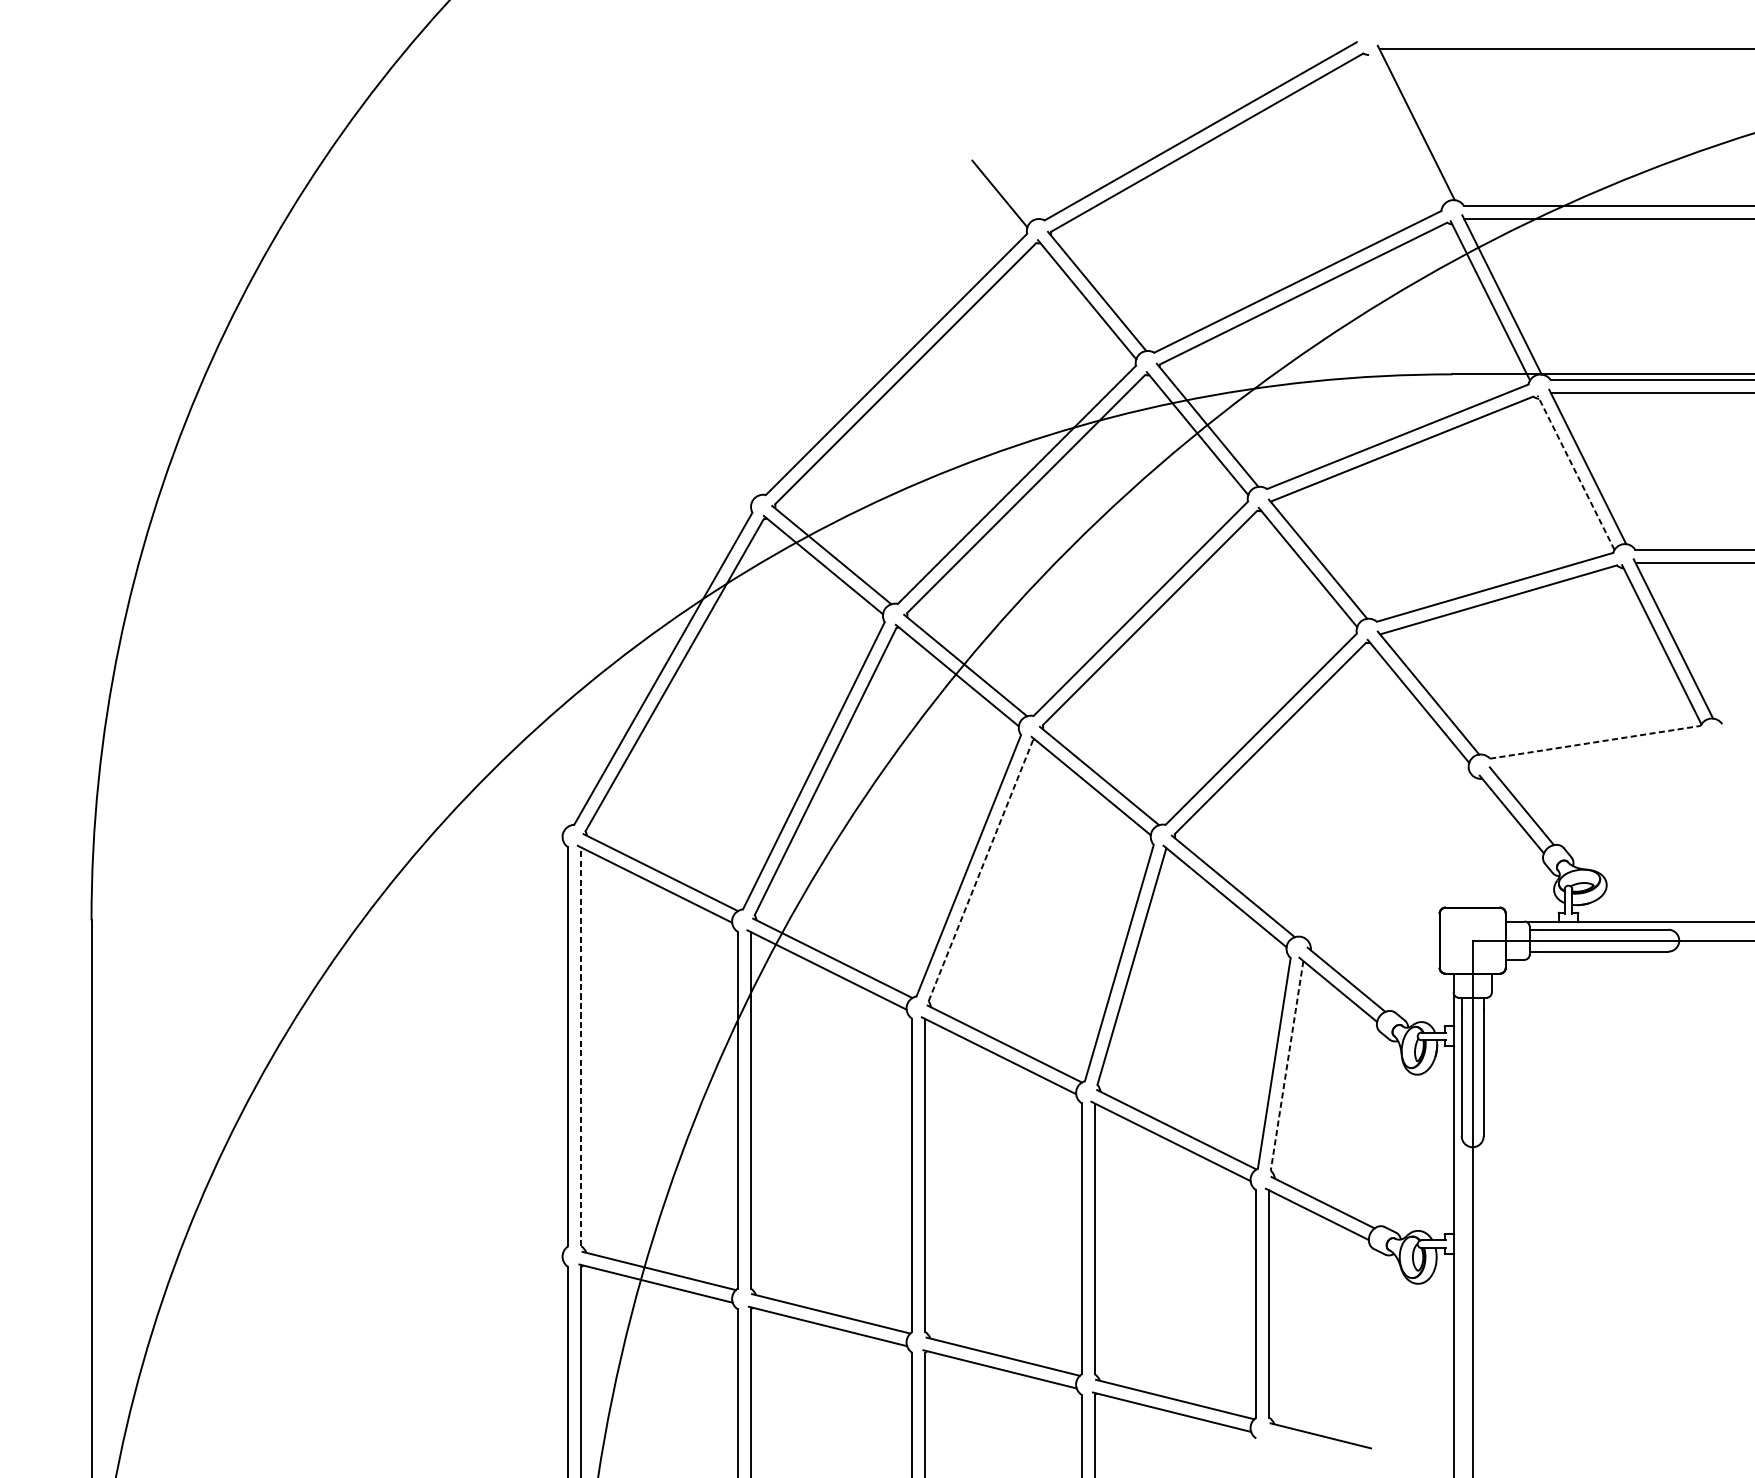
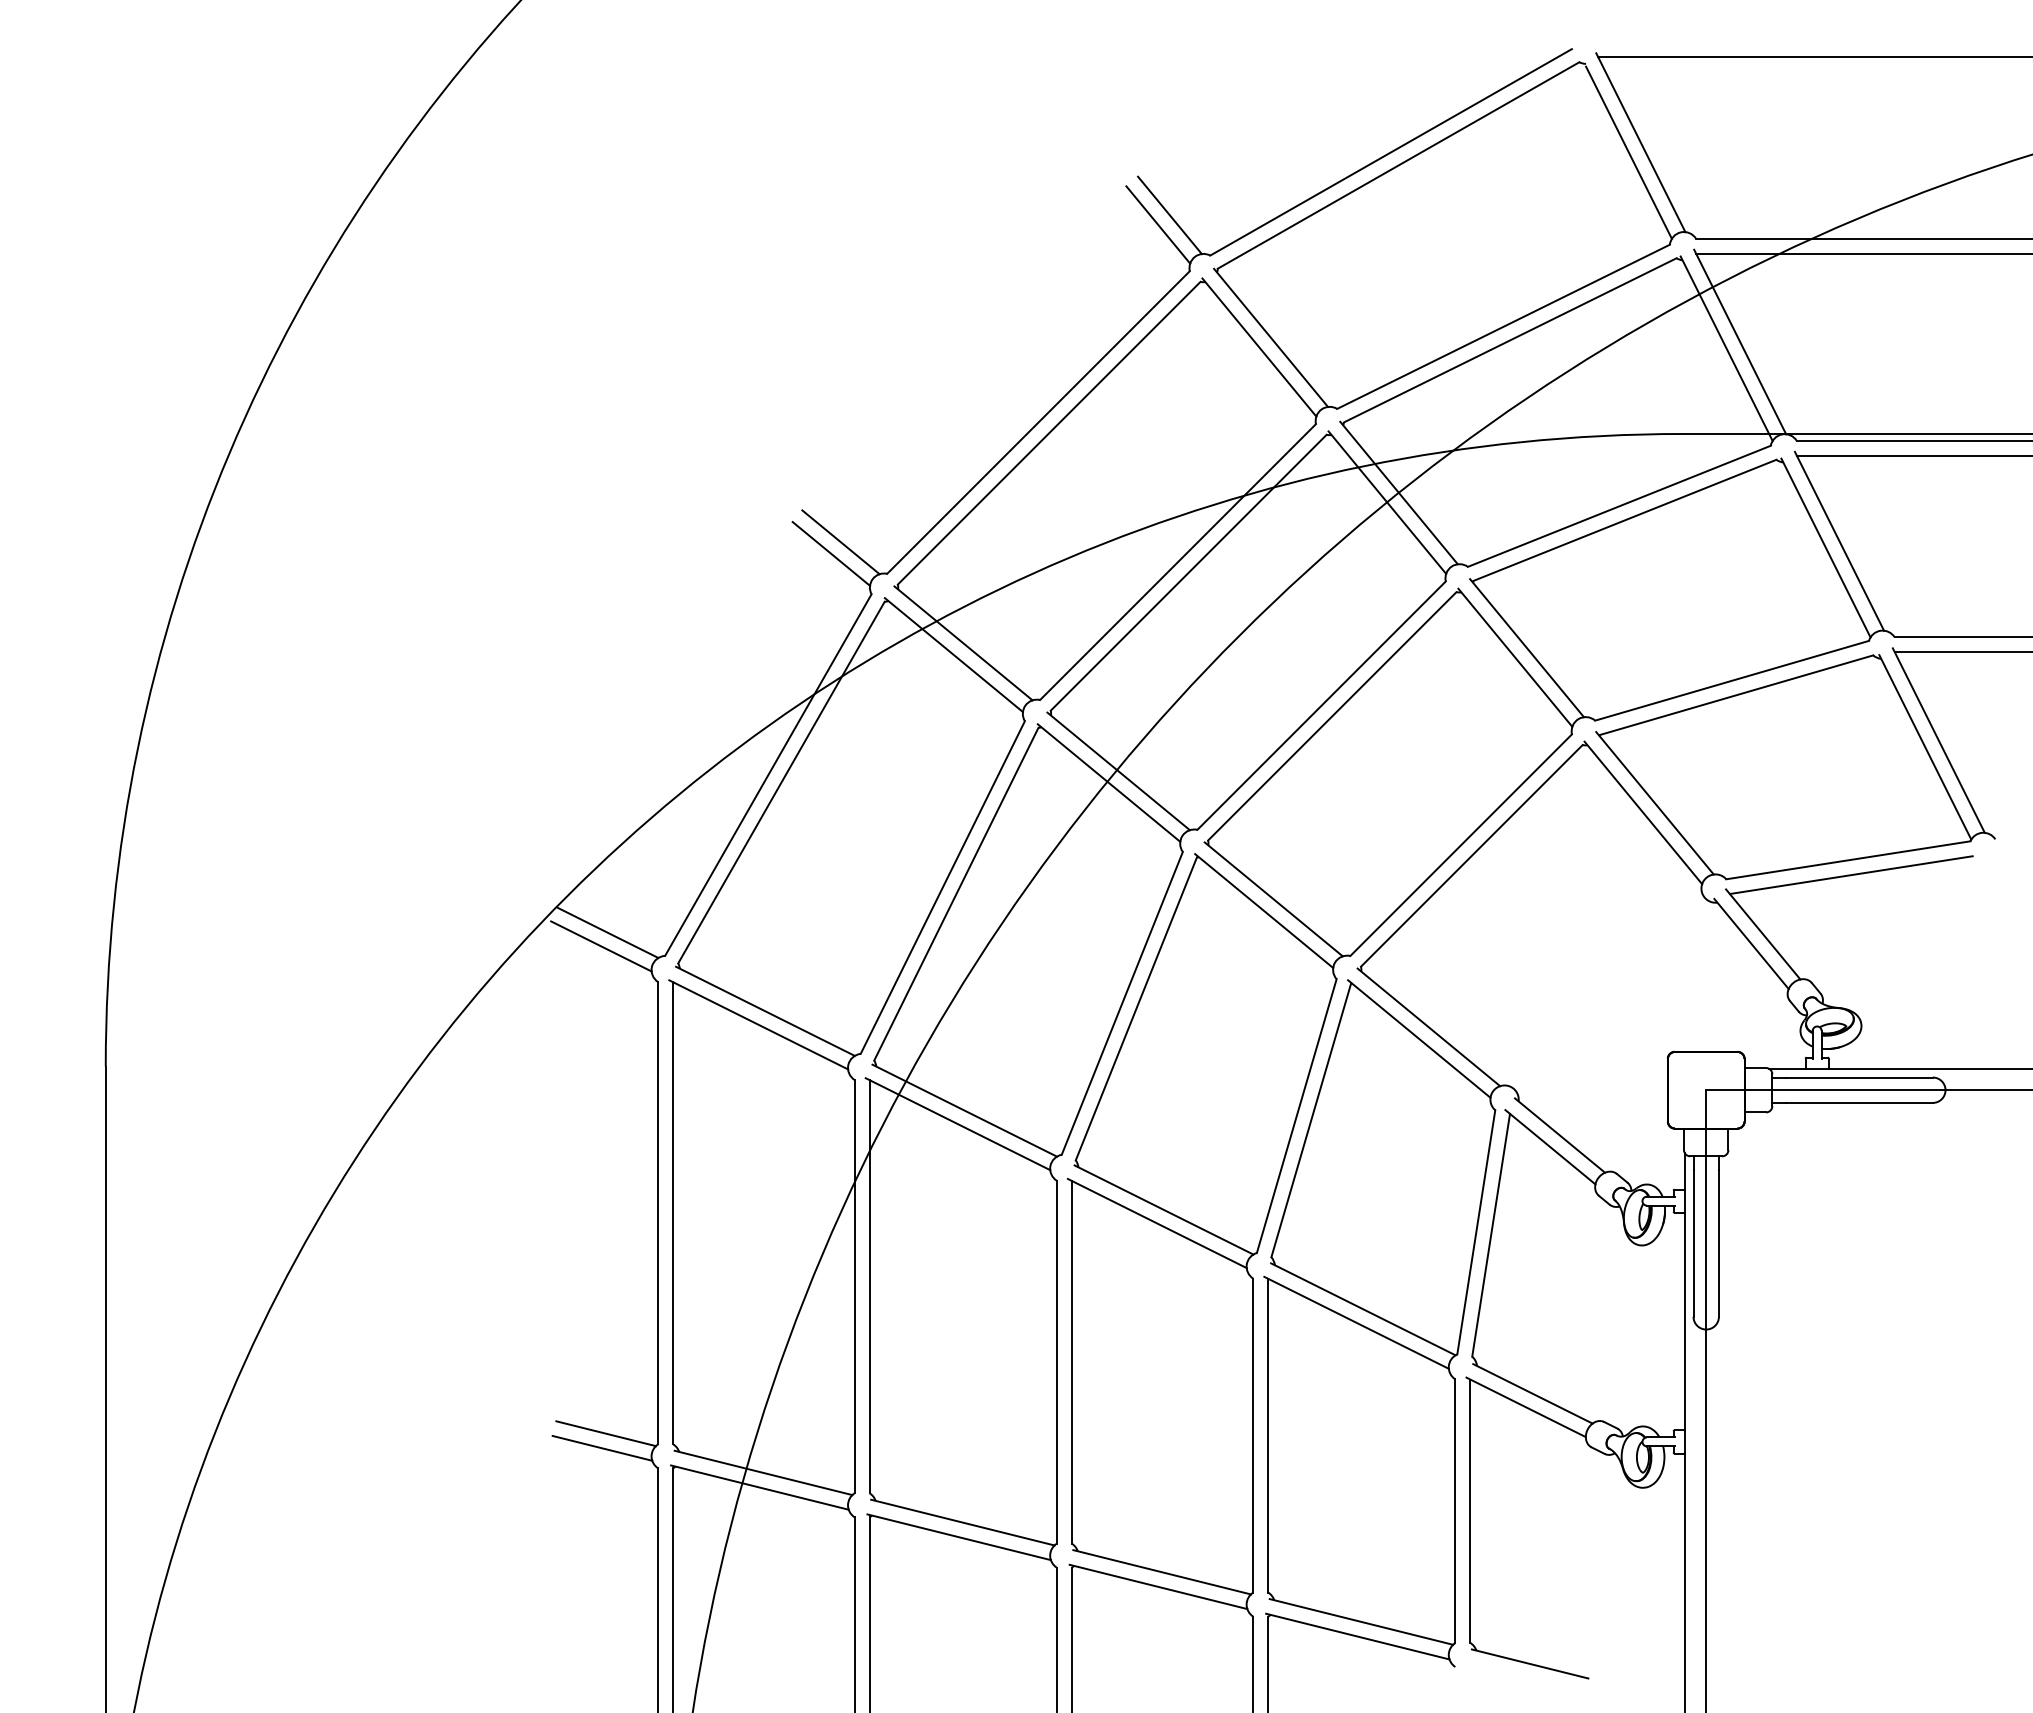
line: (1405, 131) -> (1628, 152), added
line: (1009, 185) -> (1169, 215), added
line: (725, 468) -> (840, 542), added
line: (1575, 473) -> (1825, 548), dashed -> solid
line: (717, 477) -> (831, 553), added
line: (1595, 742) -> (1848, 860), dashed -> solid
line: (1597, 755) -> (1850, 875), added
line: (524, 804) -> (607, 932), added
line: (519, 816) -> (601, 946), added
line: (981, 870) -> (1136, 1008), dashed -> solid
line: (581, 1046) -> (673, 1212), dashed -> solid
line: (1287, 1066) -> (1491, 1235), dashed -> solid
line: (522, 1236) -> (605, 1433), added
line: (520, 1249) -> (602, 1447), added

